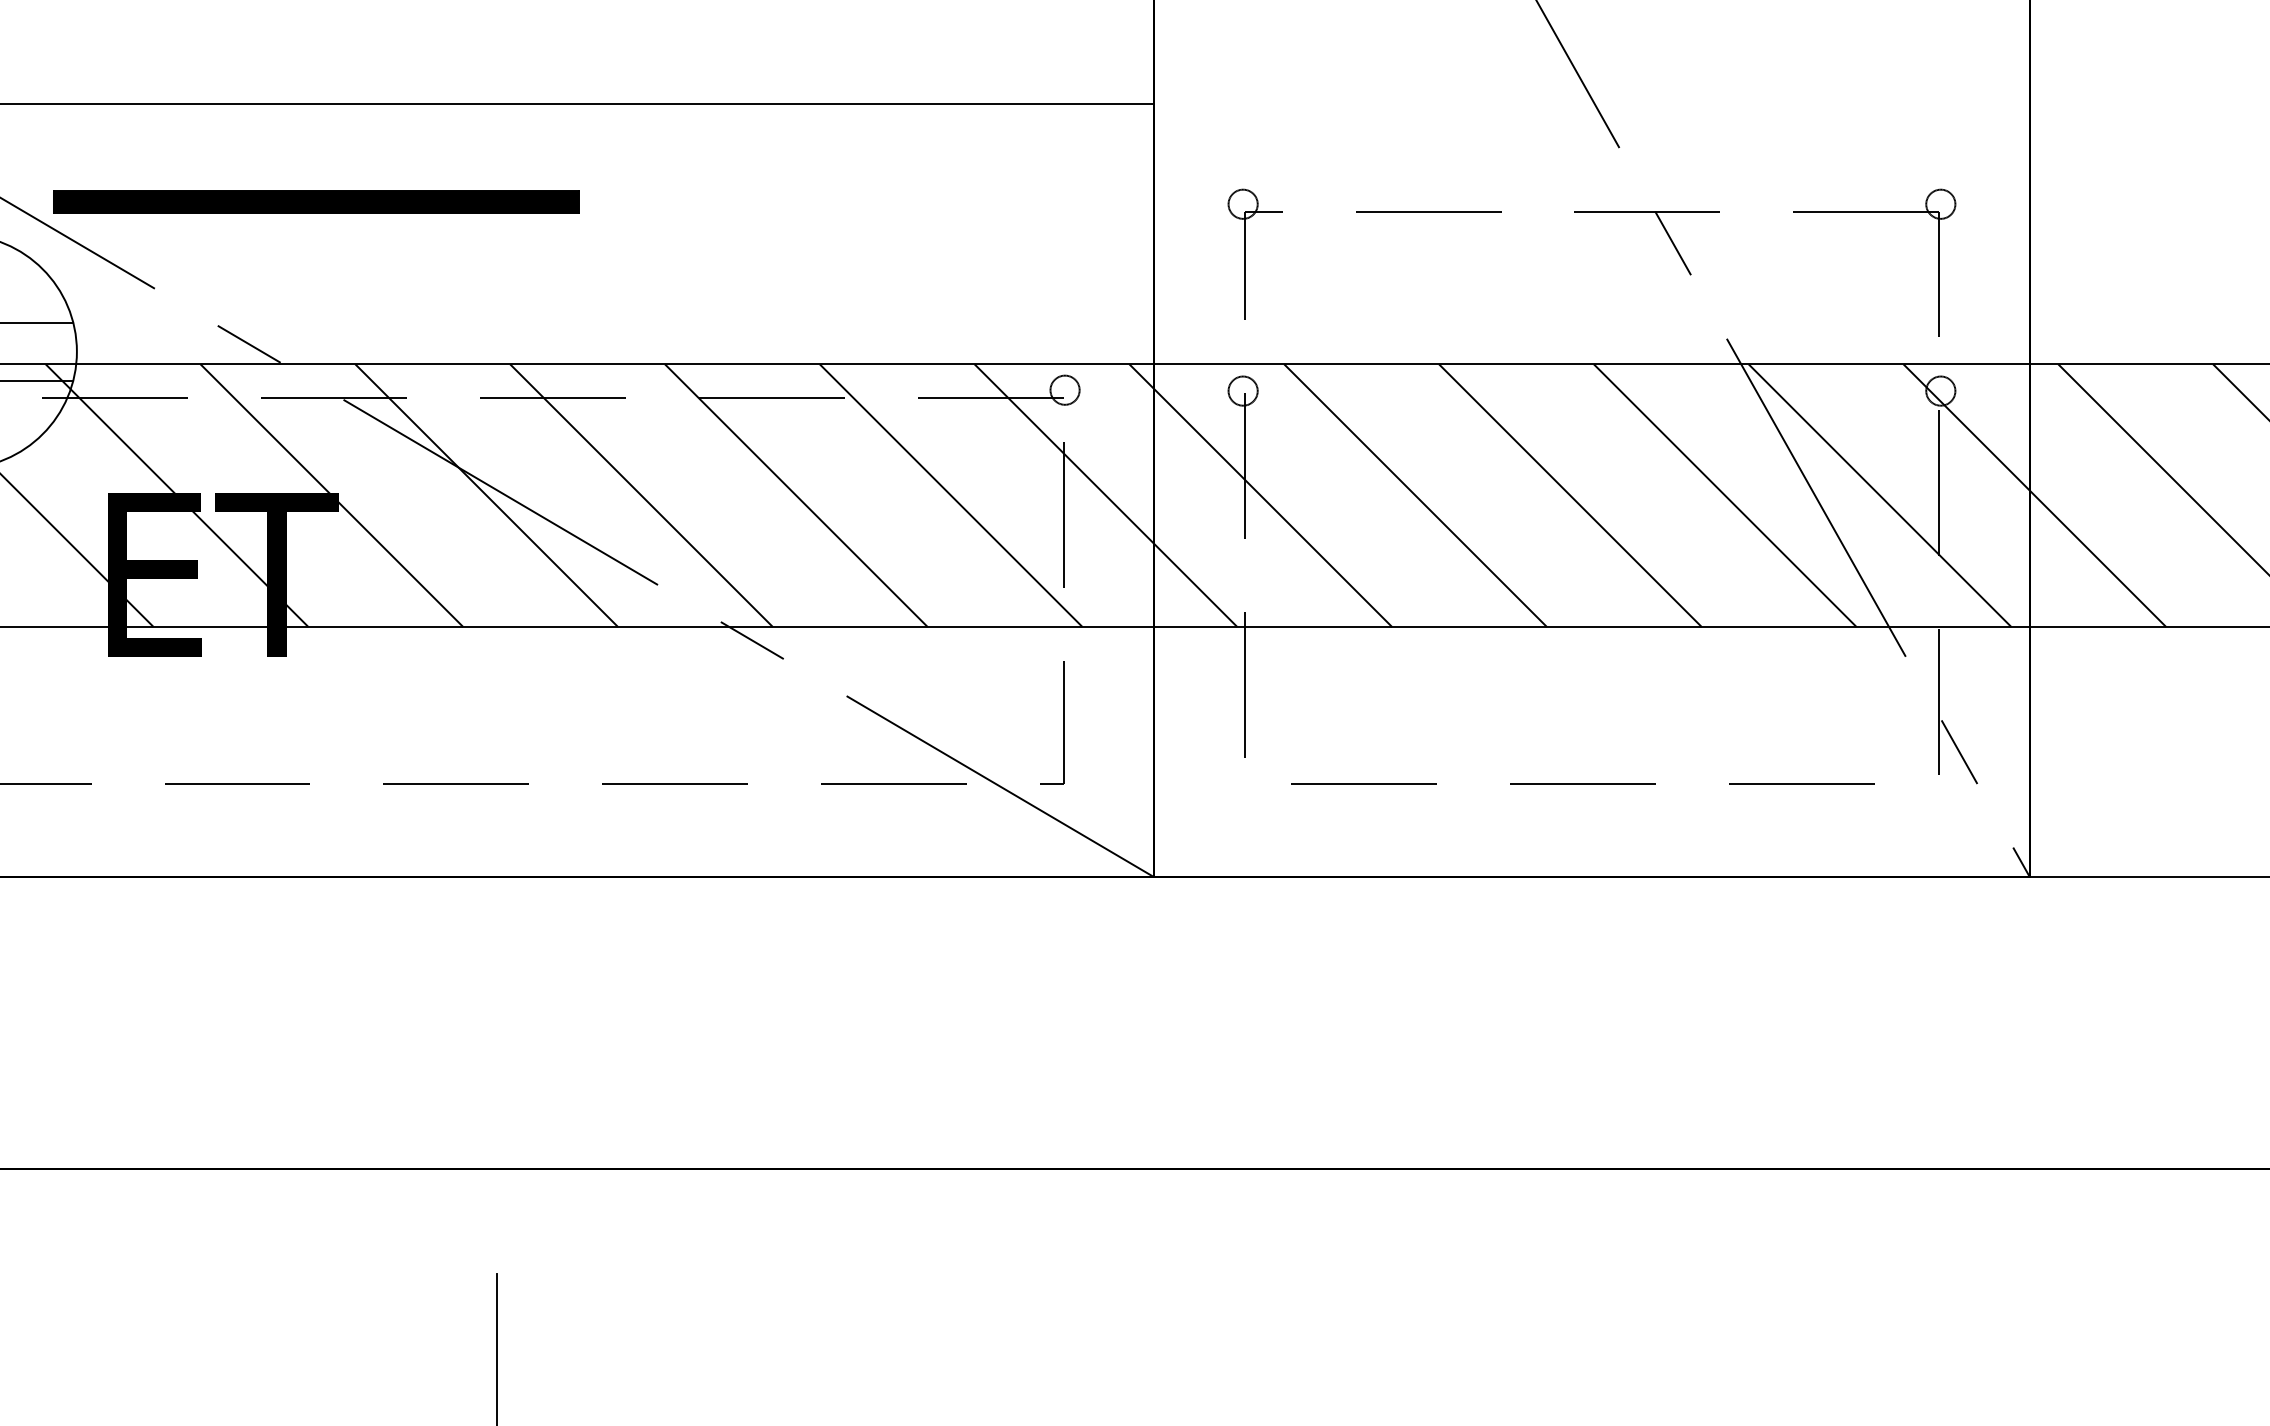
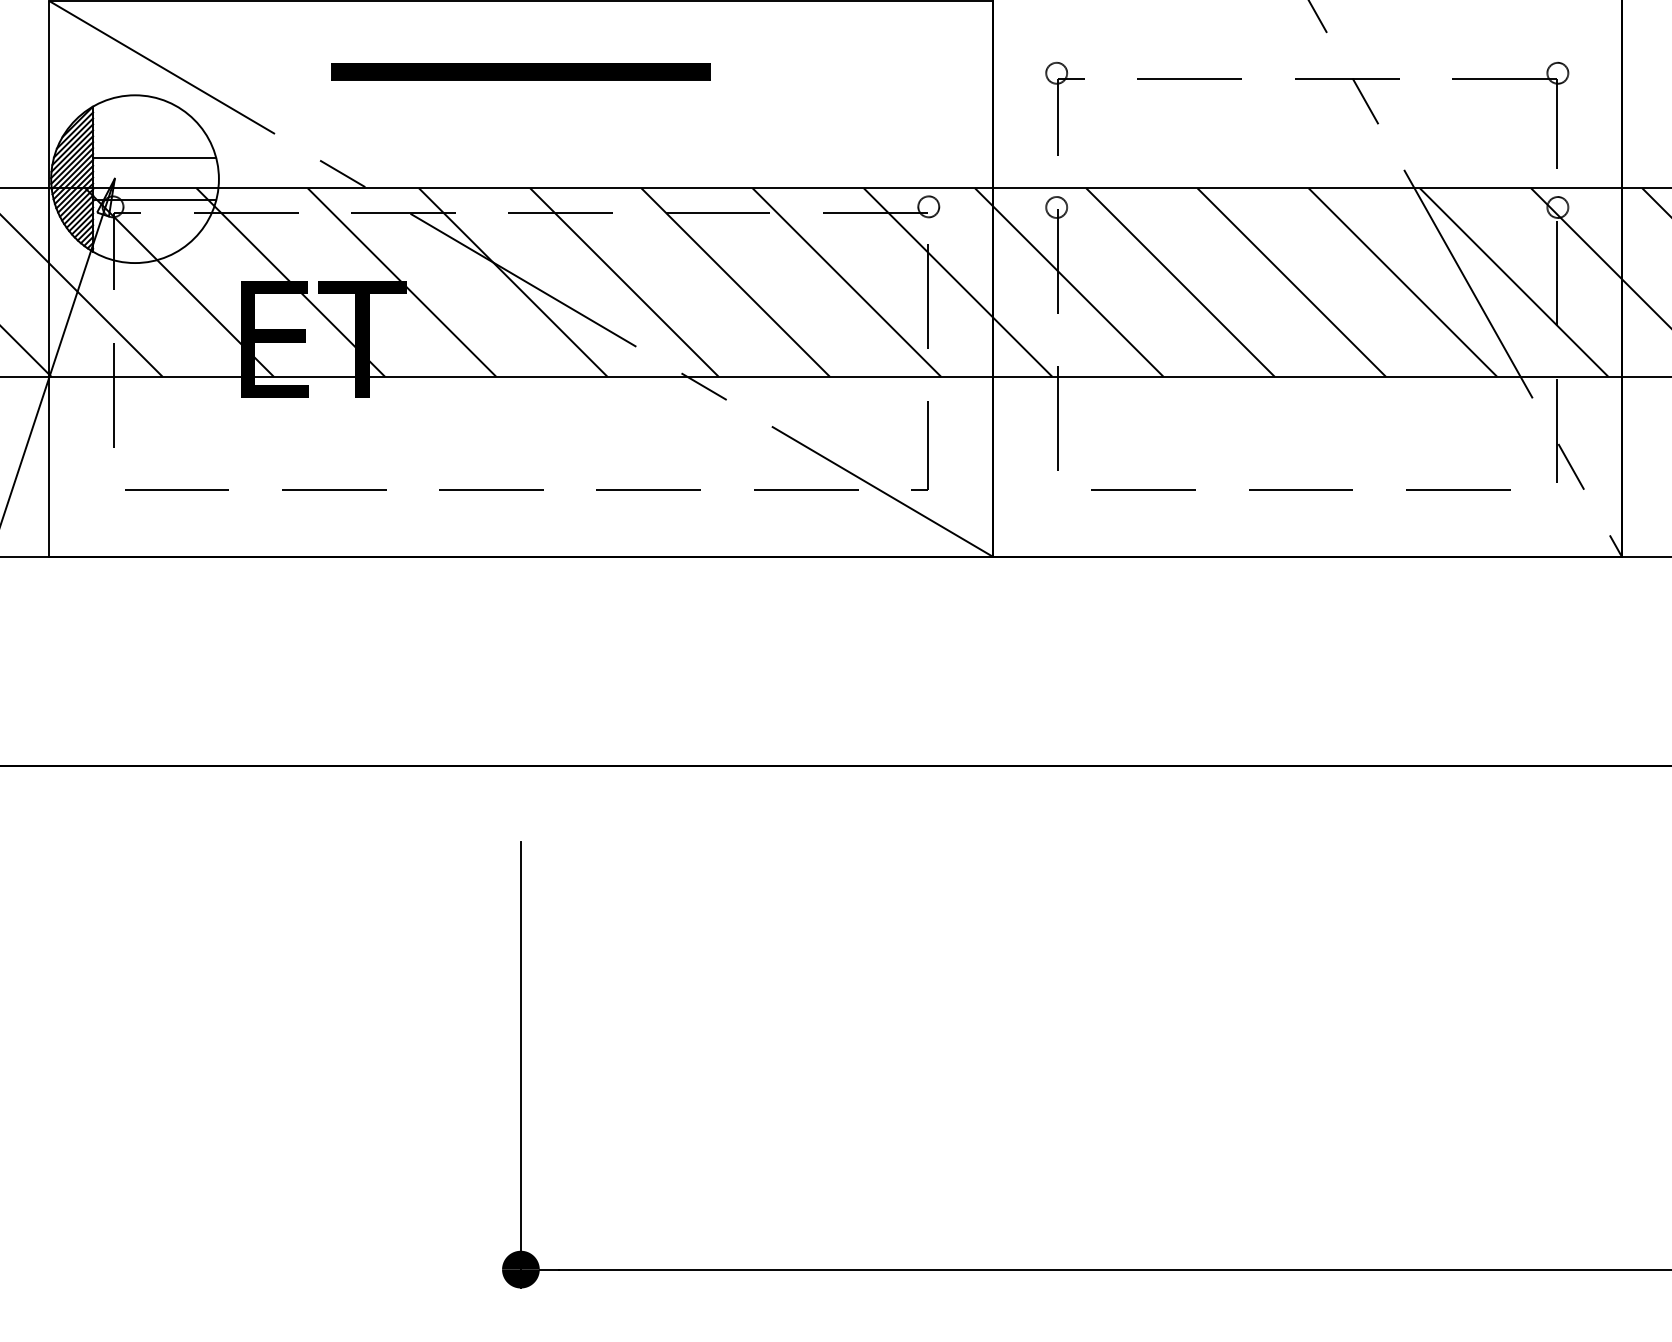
part: (315, 201) -> (520, 71), moved

